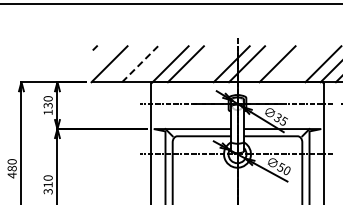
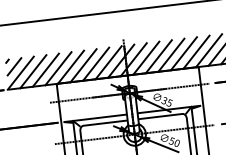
line: (102, 55) -> (14, 66), added
line: (140, 63) -> (46, 69), dashed -> solid
line: (124, 64) -> (33, 71), added
line: (155, 64) -> (58, 68), added
line: (201, 64) -> (96, 64), added
line: (216, 64) -> (108, 62), added
line: (262, 64) -> (146, 58), added
line: (292, 64) -> (171, 55), added
line: (308, 64) -> (184, 53), added

